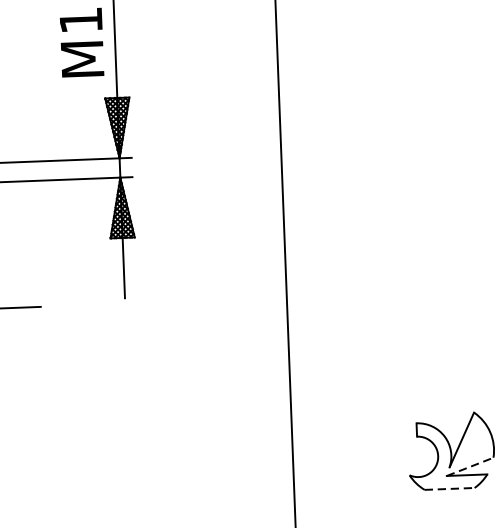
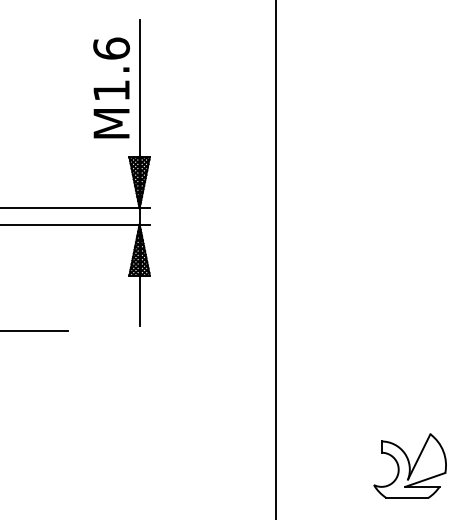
line: (470, 466) -> (425, 479), dashed -> solid
line: (449, 488) -> (407, 497), dashed -> solid

